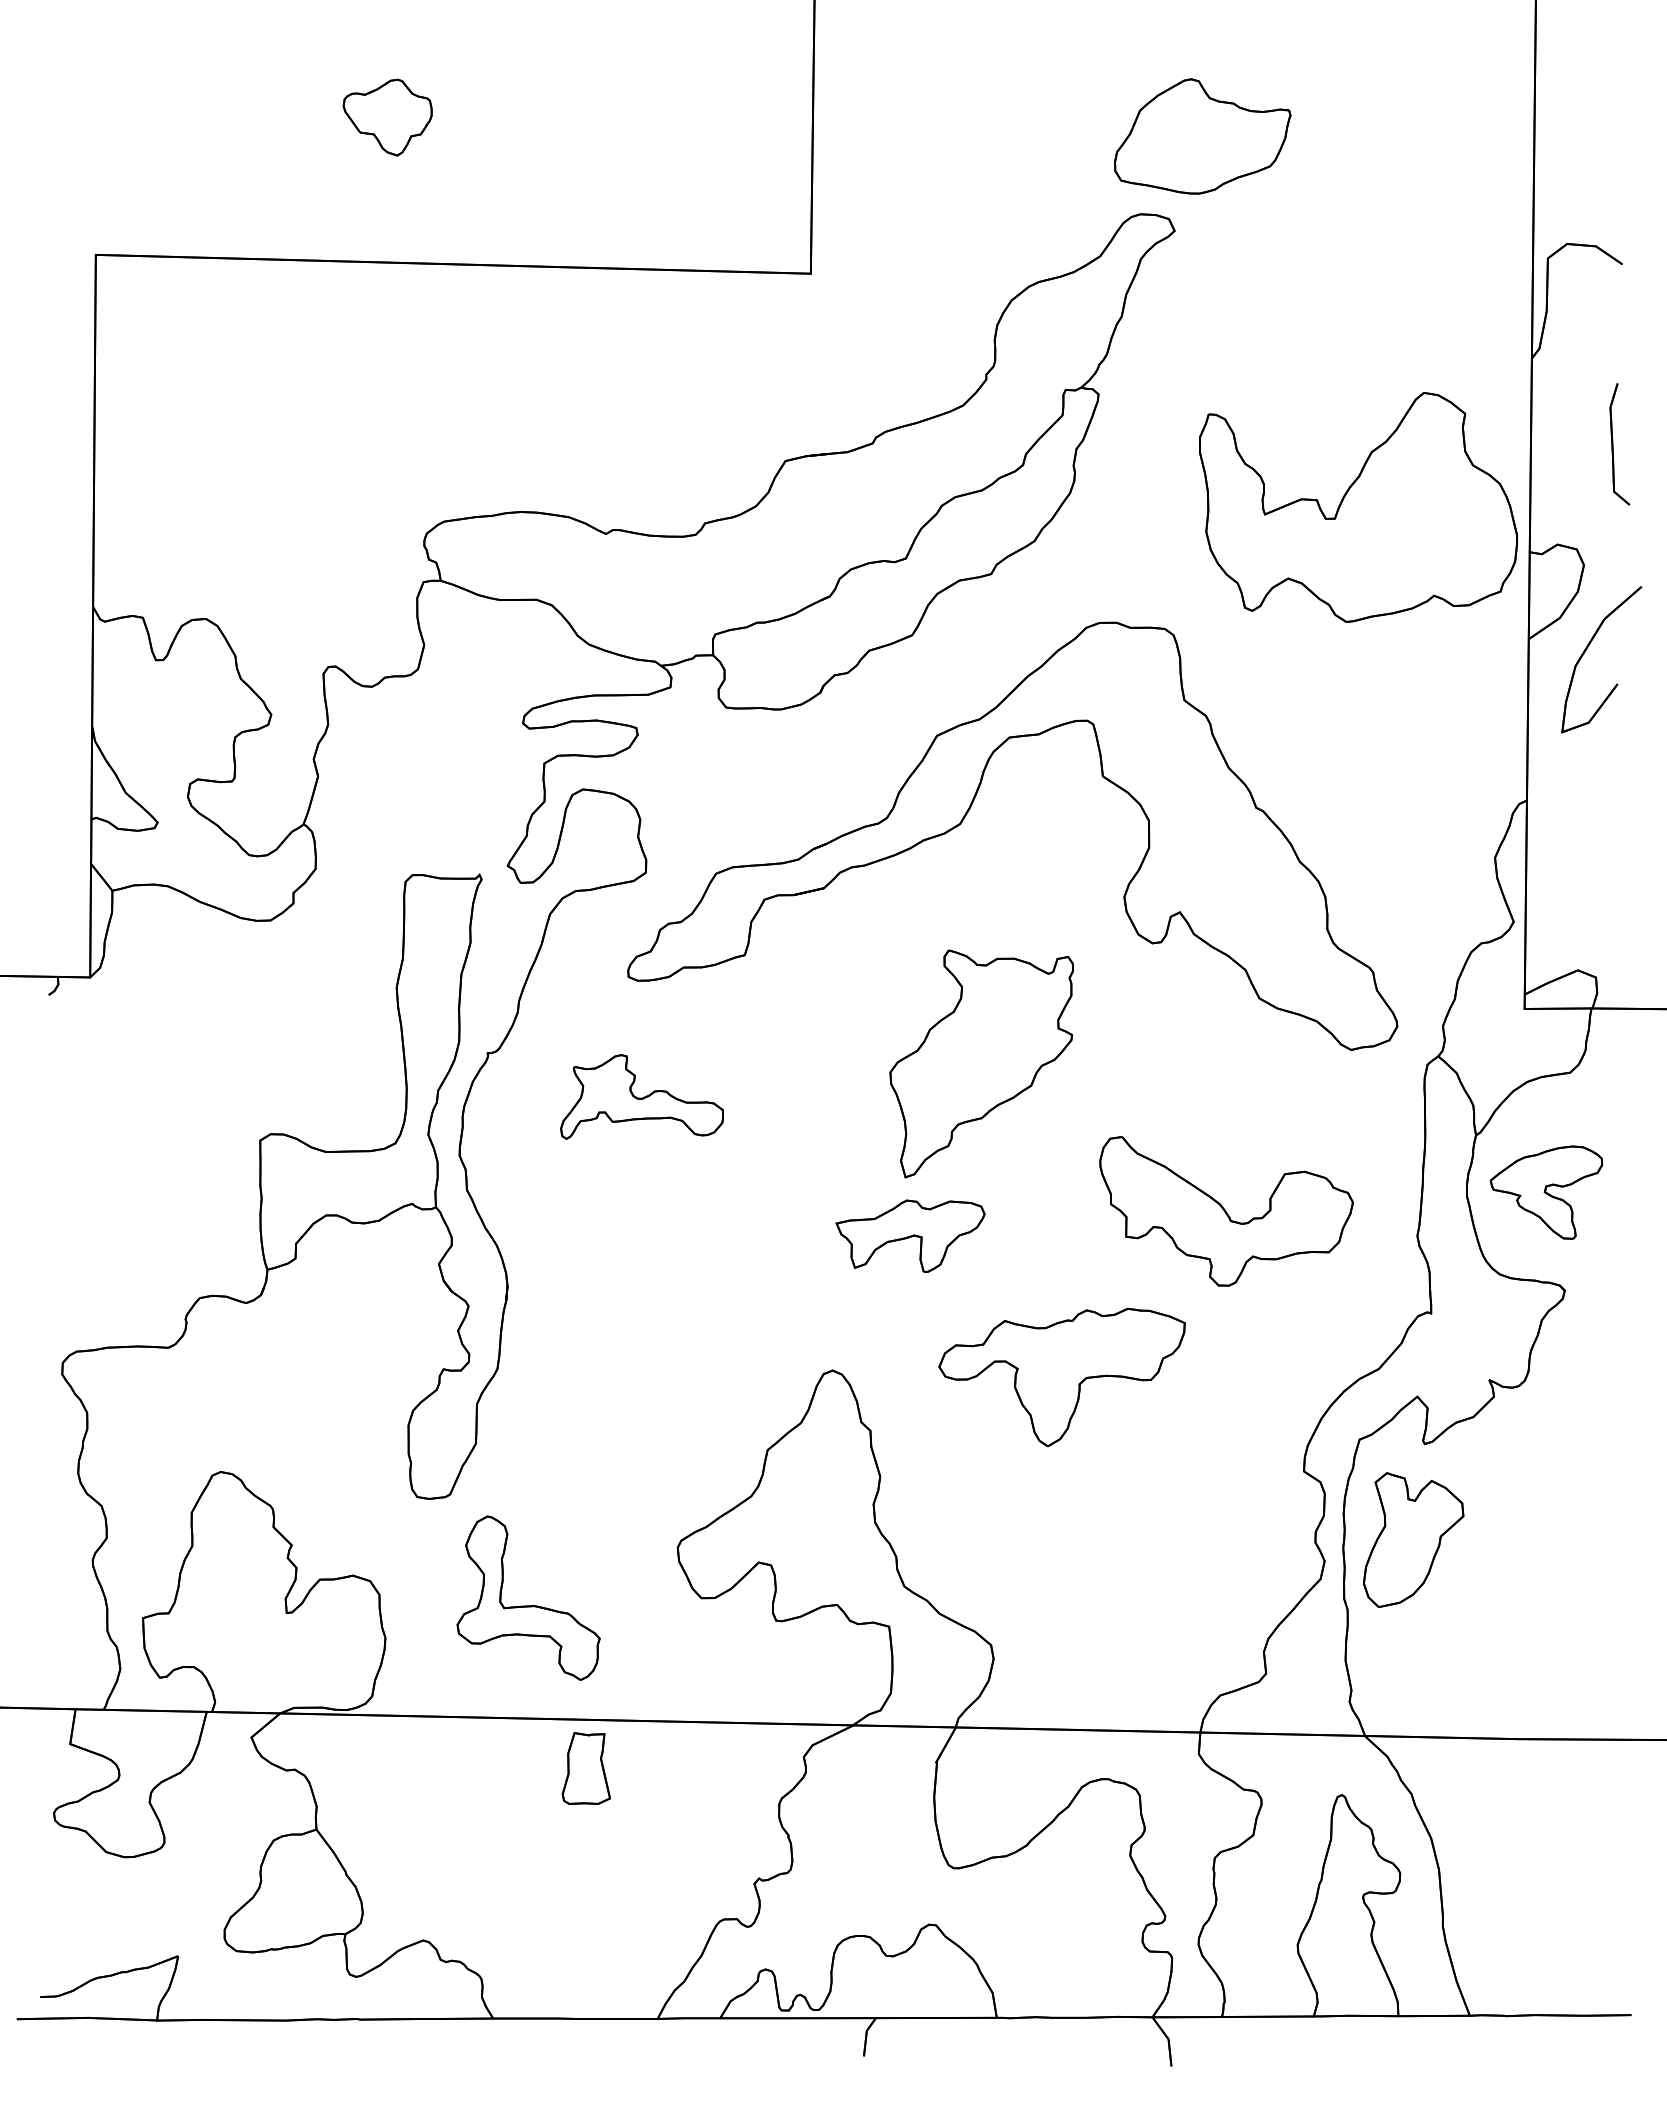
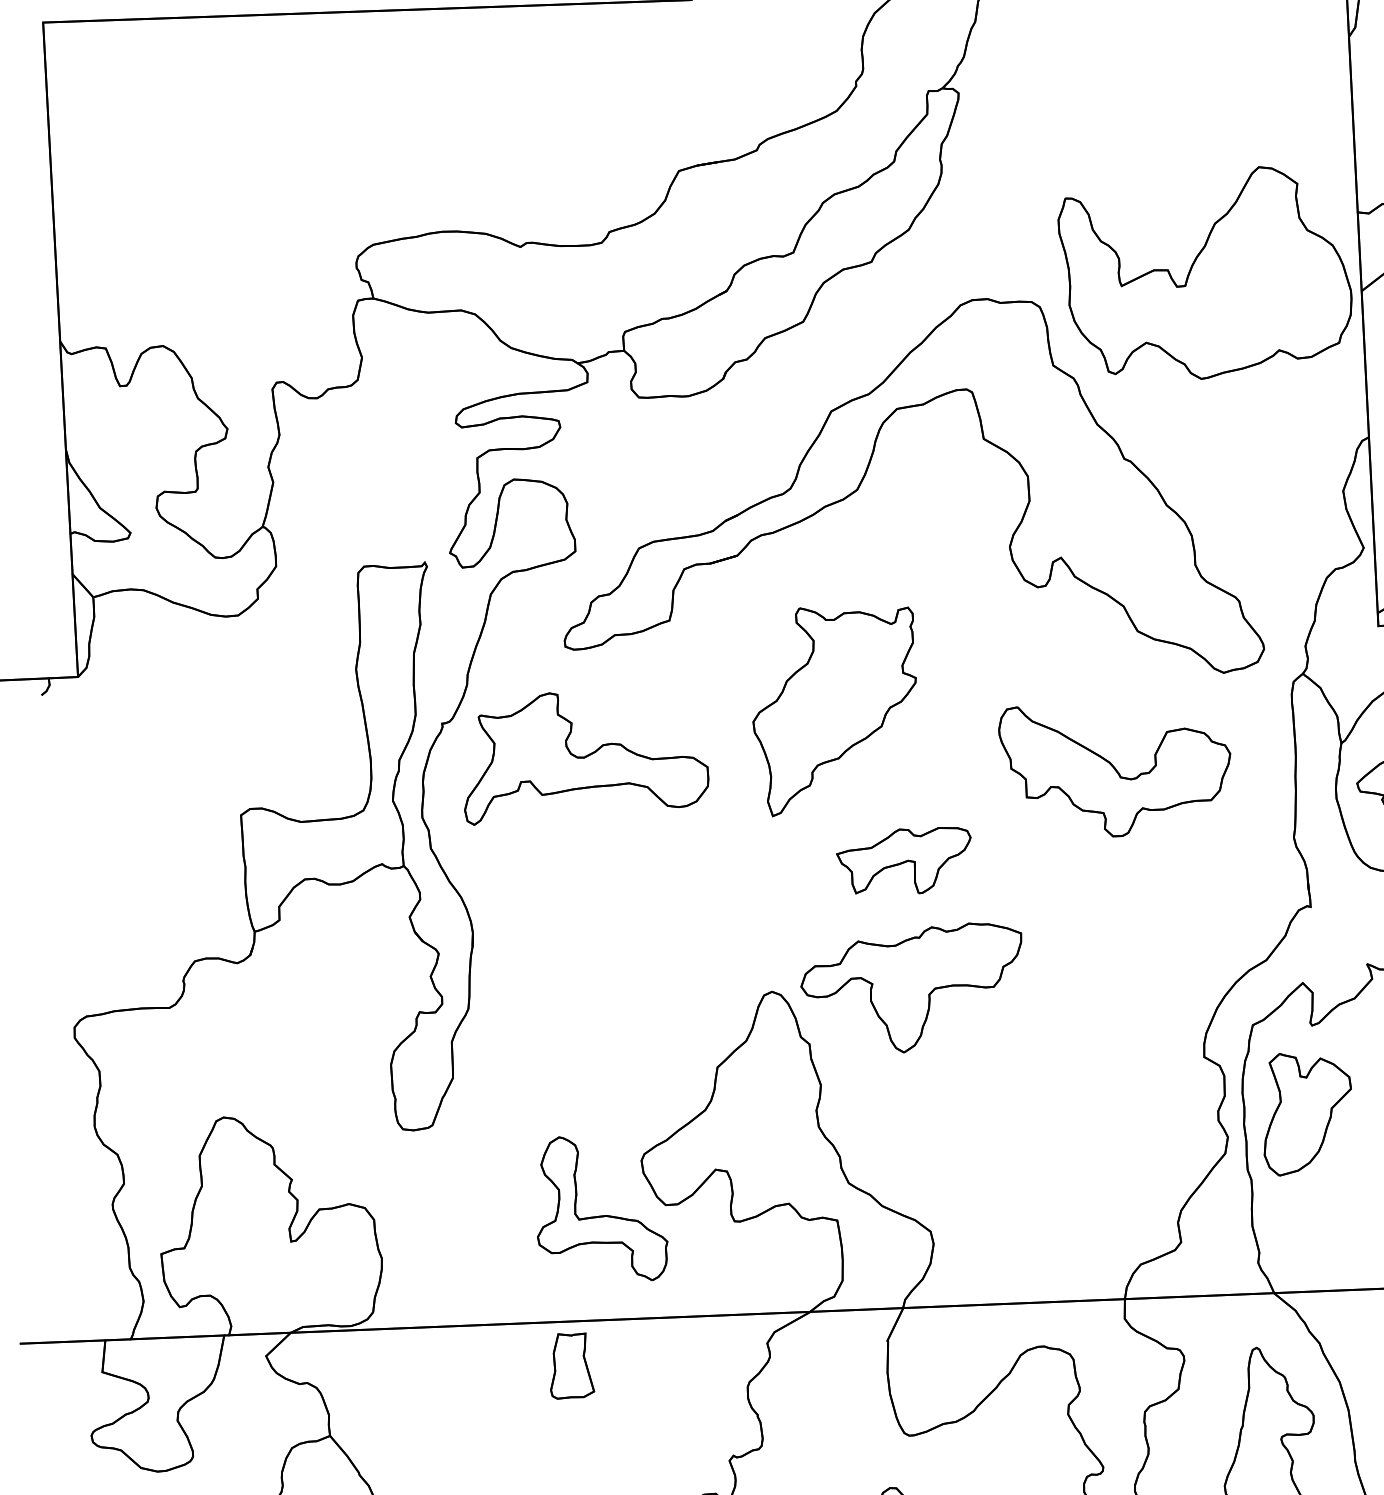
part: (1358, 507) -> (1205, 274), moved
part: (981, 1063) -> (835, 708), moved
part: (641, 1096) -> (583, 754), size x1.67
part: (1226, 1211) -> (1116, 768), moved
part: (910, 1235) -> (904, 860), moved
part: (1061, 1376) -> (912, 988), moved
part: (528, 1605) -> (601, 1215), moved

